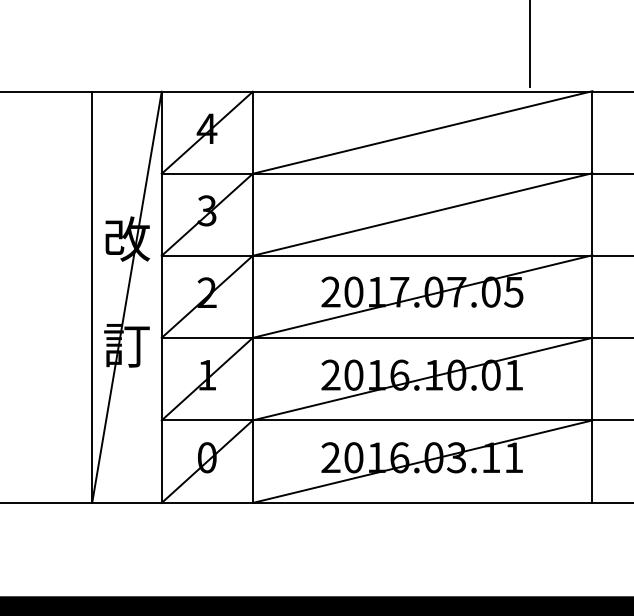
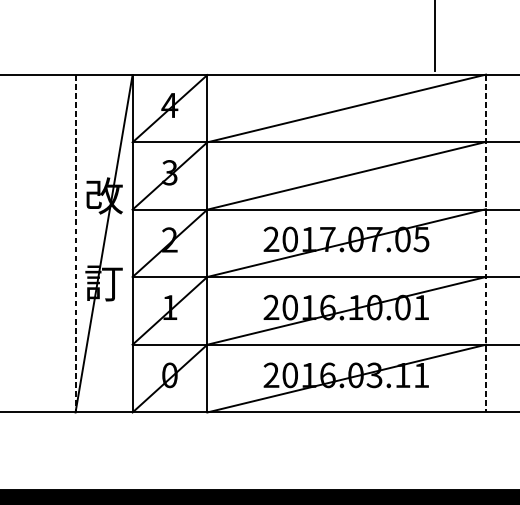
line: (92, 297) -> (75, 243), solid -> dashed
line: (592, 297) -> (486, 243), solid -> dashed

